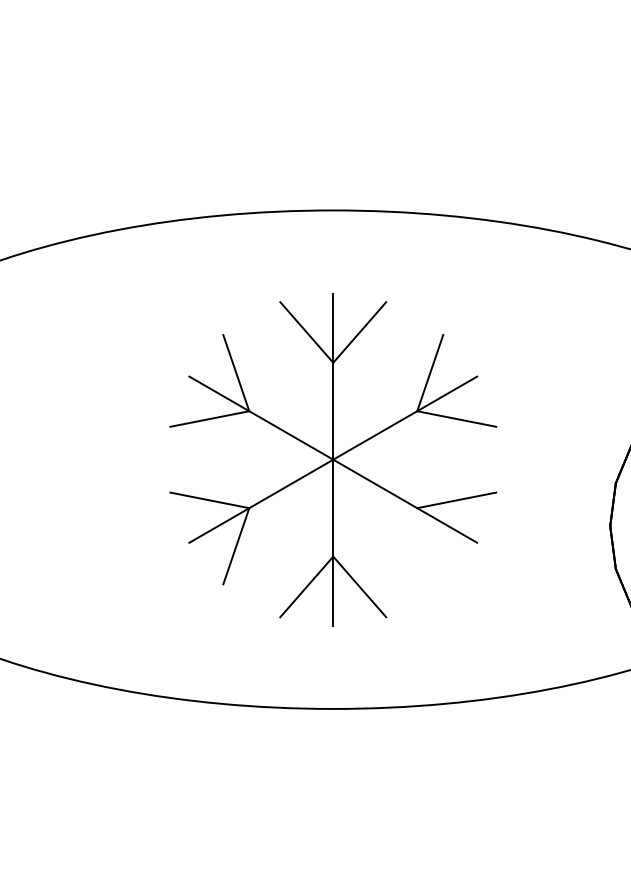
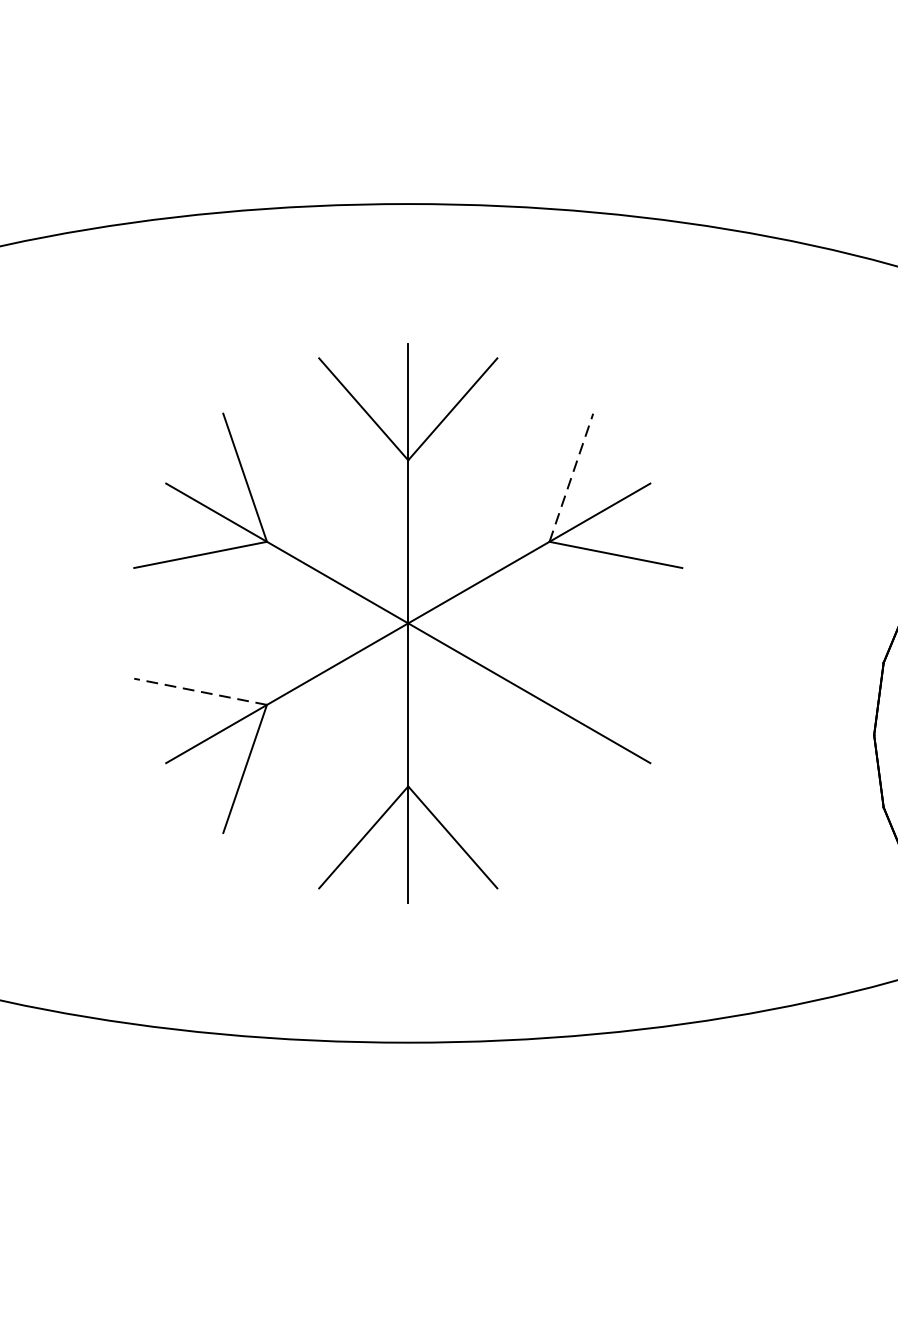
line: (430, 372) -> (571, 476), solid -> dashed
line: (209, 500) -> (200, 692), solid -> dashed
line: (456, 500) -> (615, 692), removed

